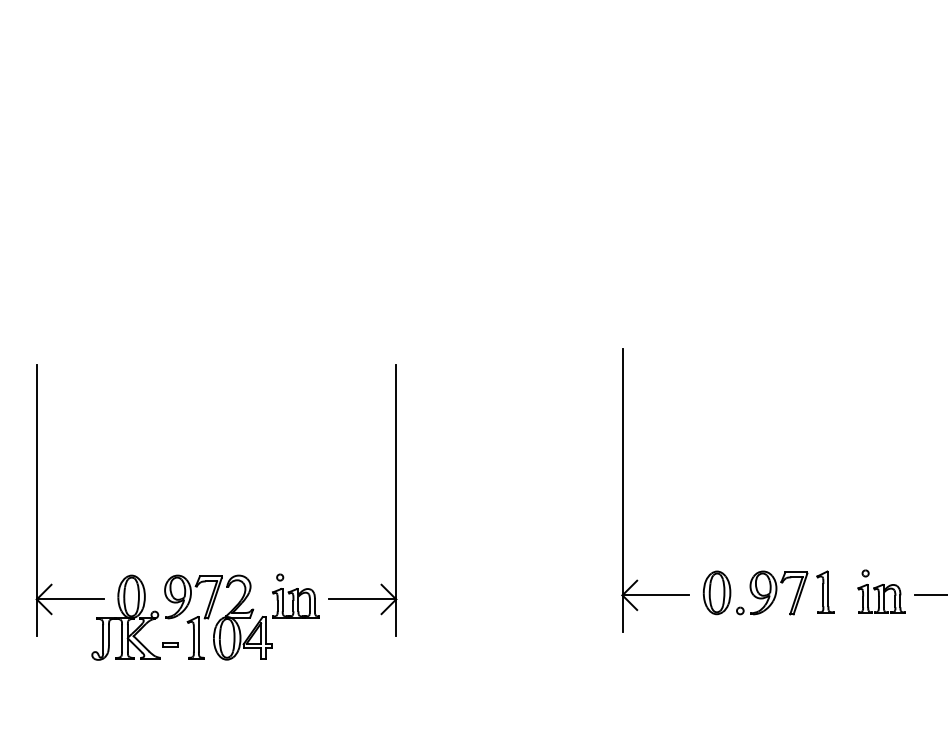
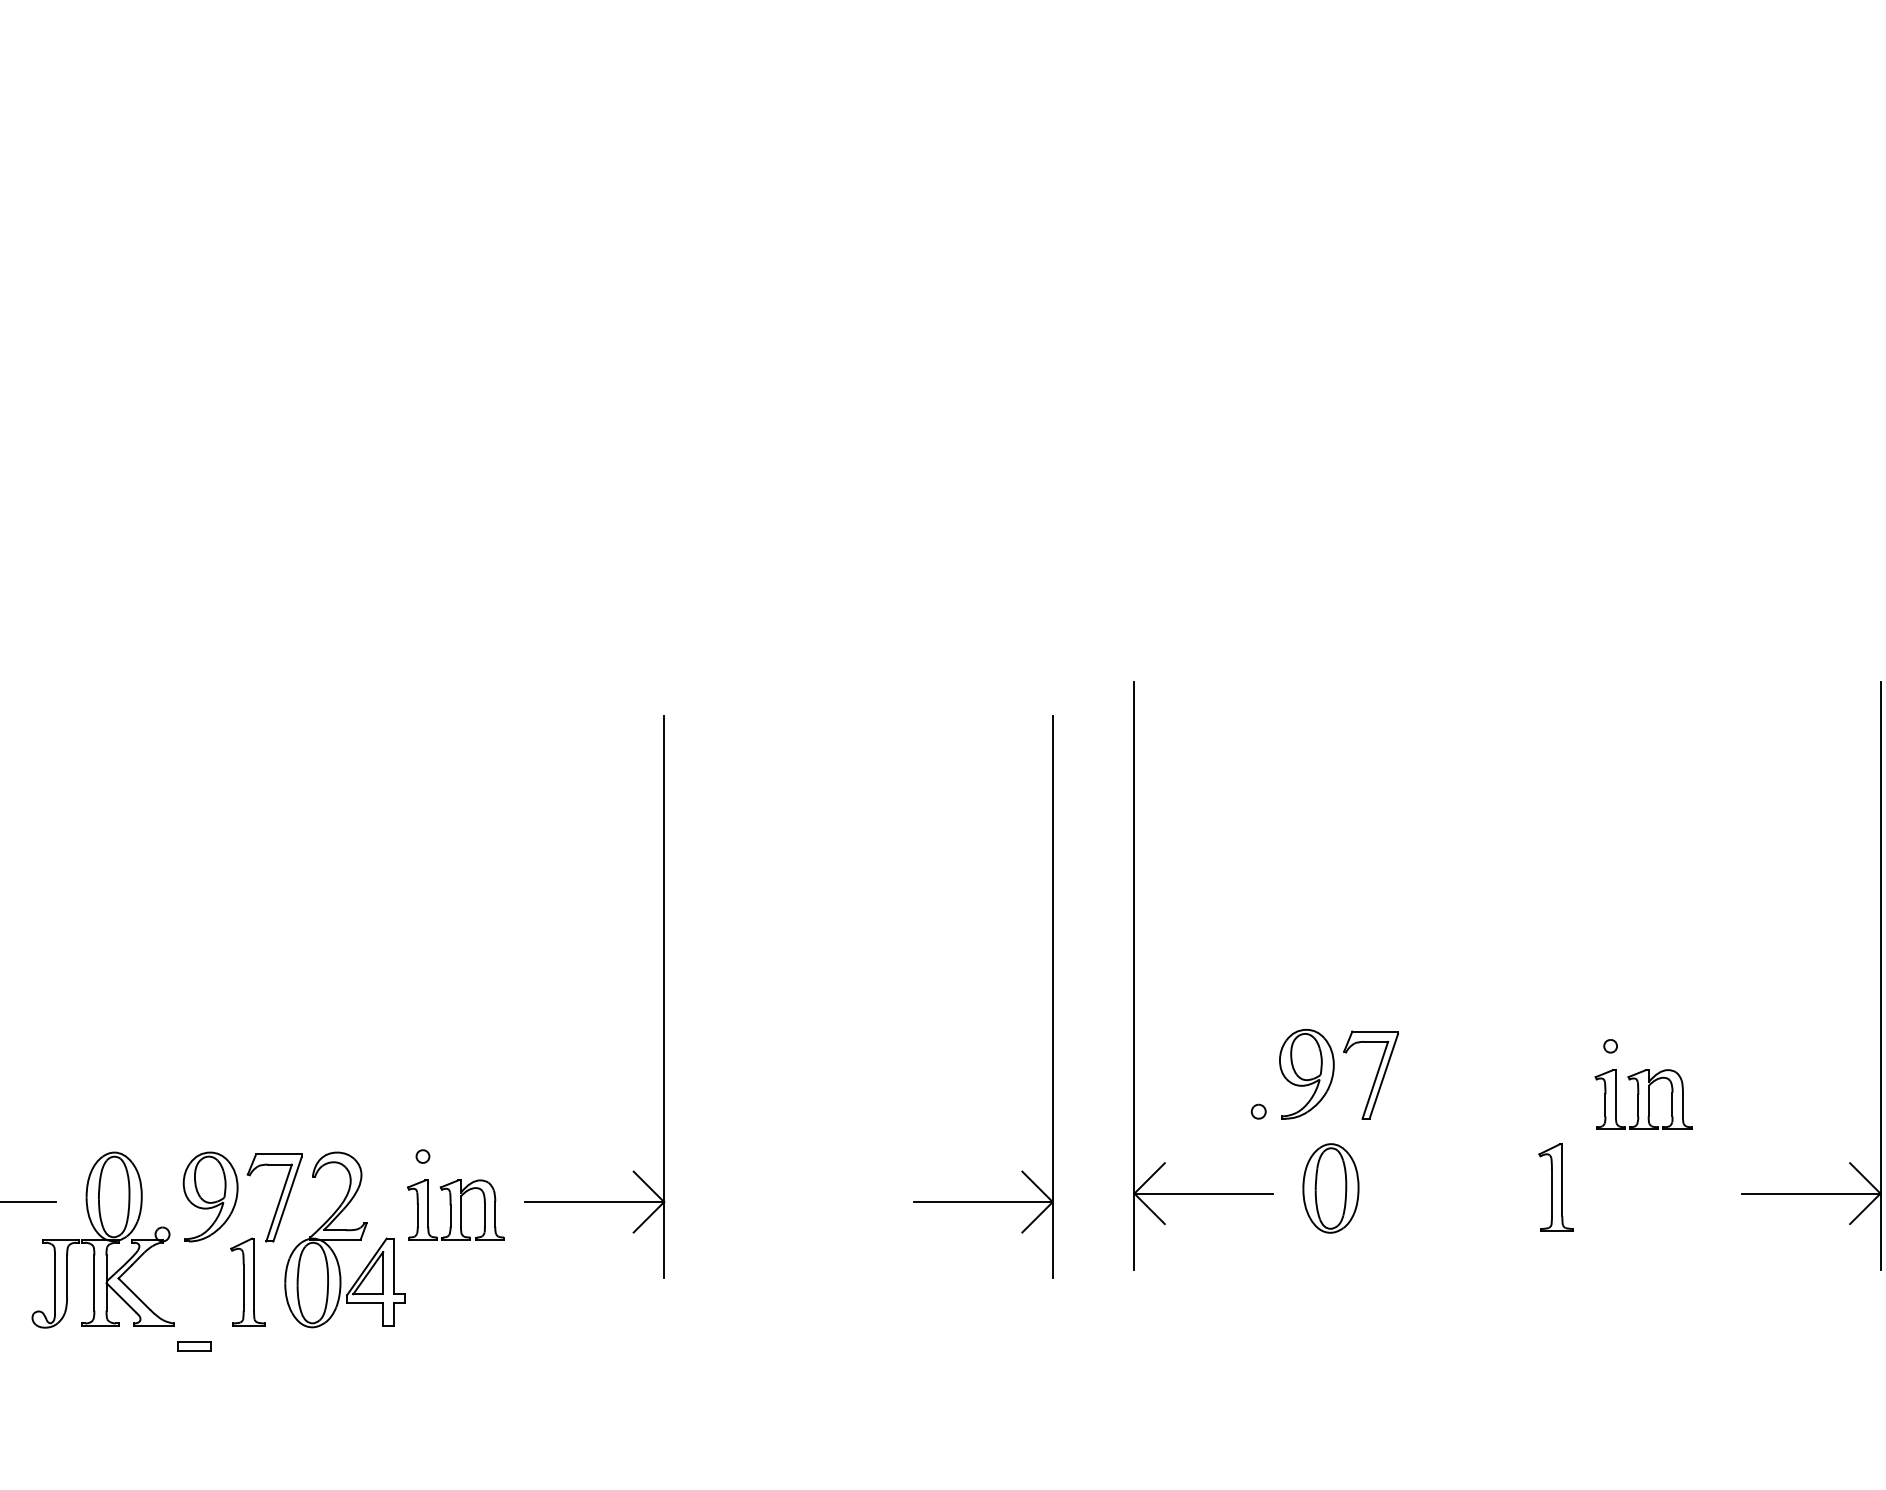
part: (582, 500) -> (1051, 996), added
part: (881, 591) -> (1643, 1083), moved
part: (772, 592) -> (1325, 1073), moved
part: (170, 644) -> (195, 1345), moved

